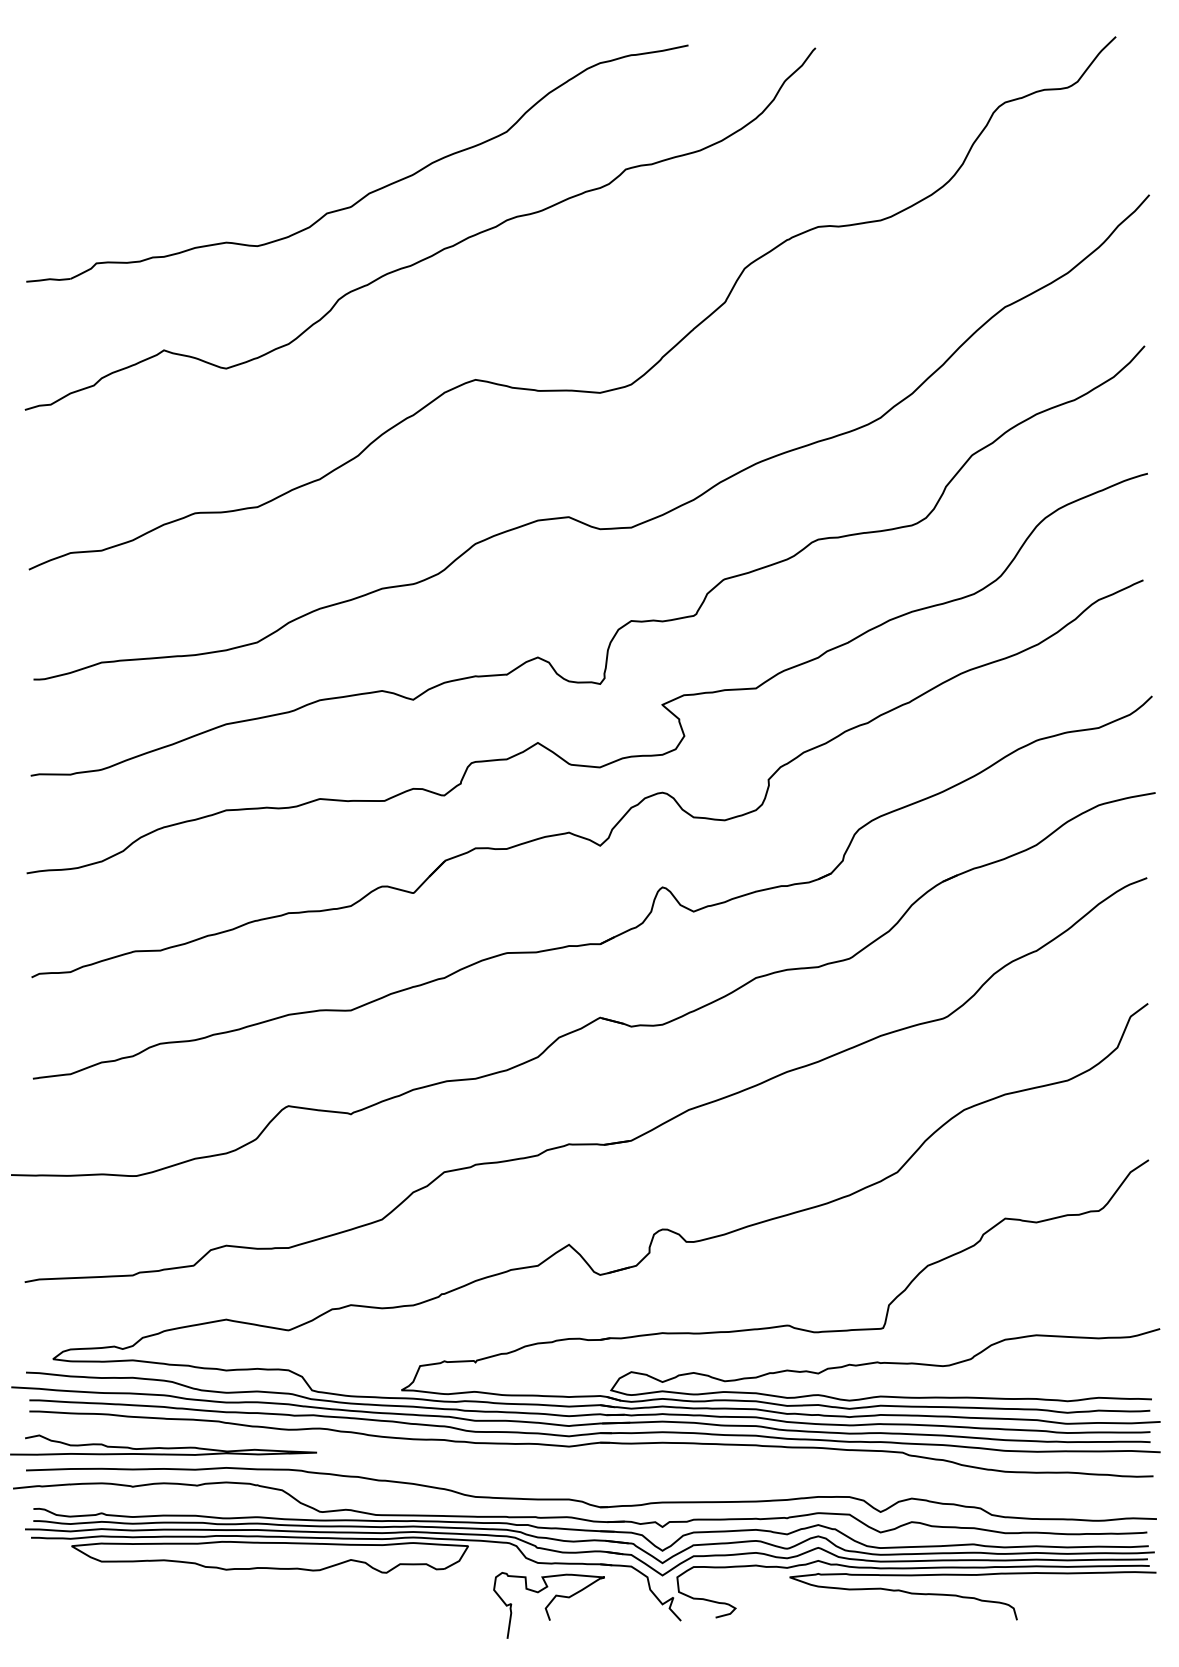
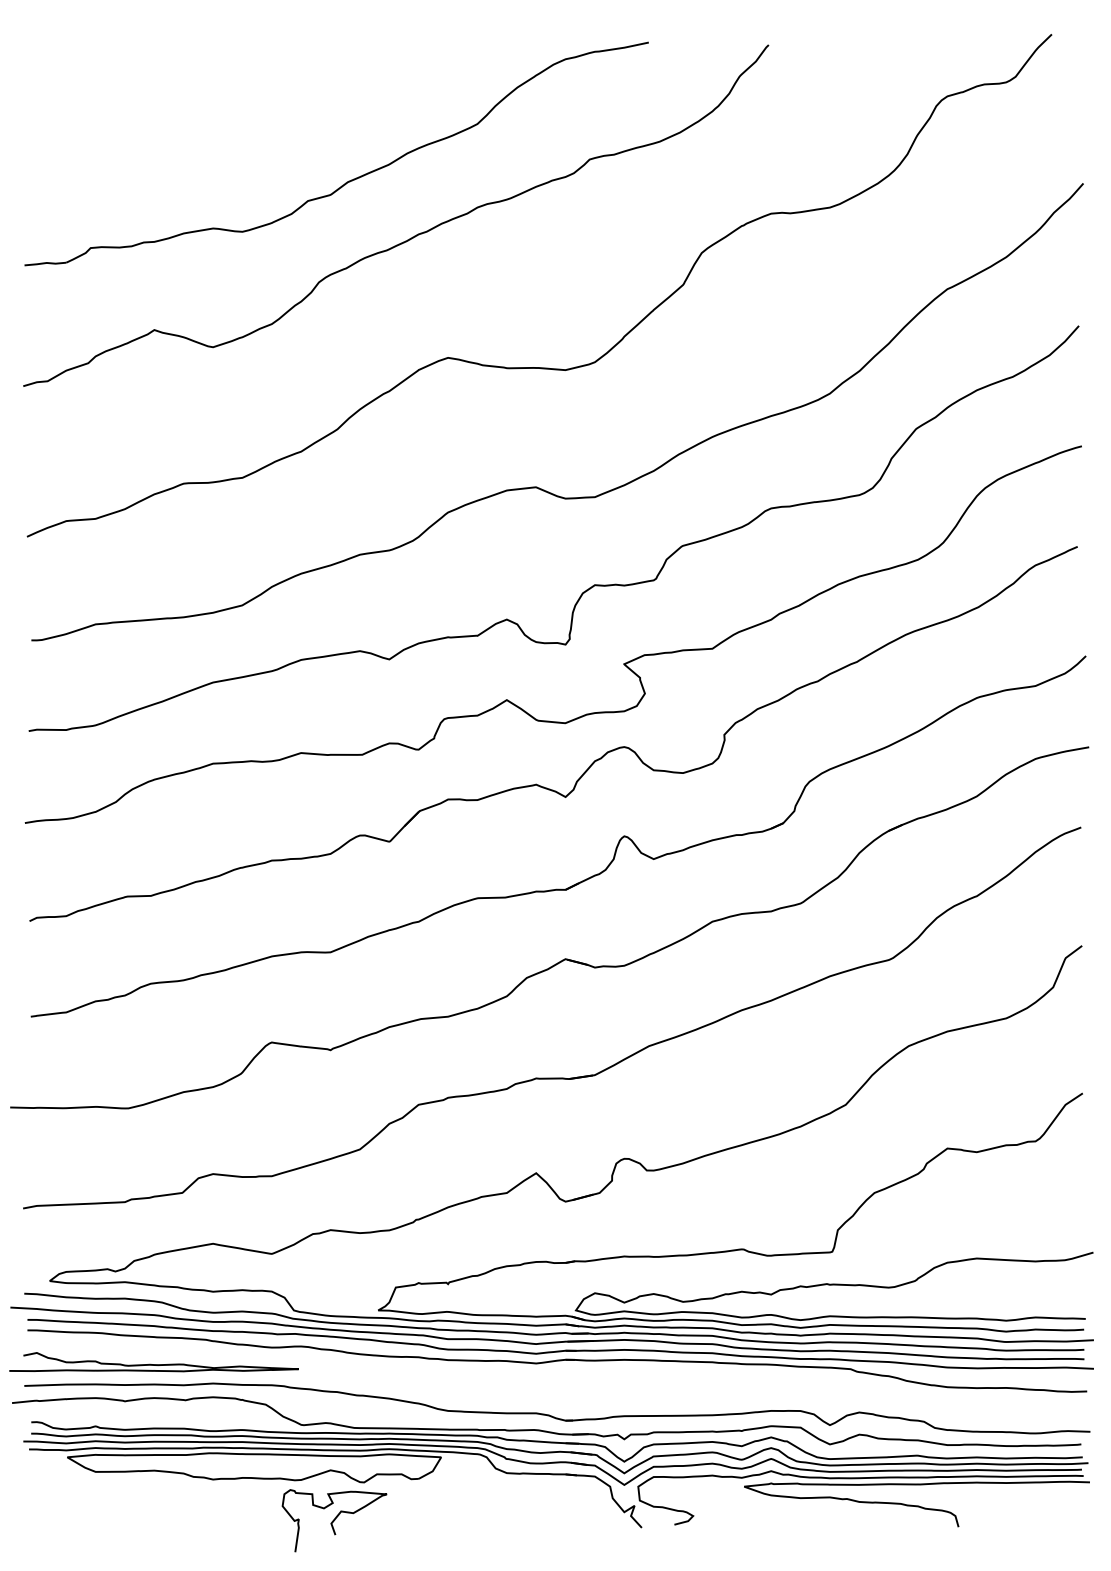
curve: (548, 1605) -> (333, 1520), moved

